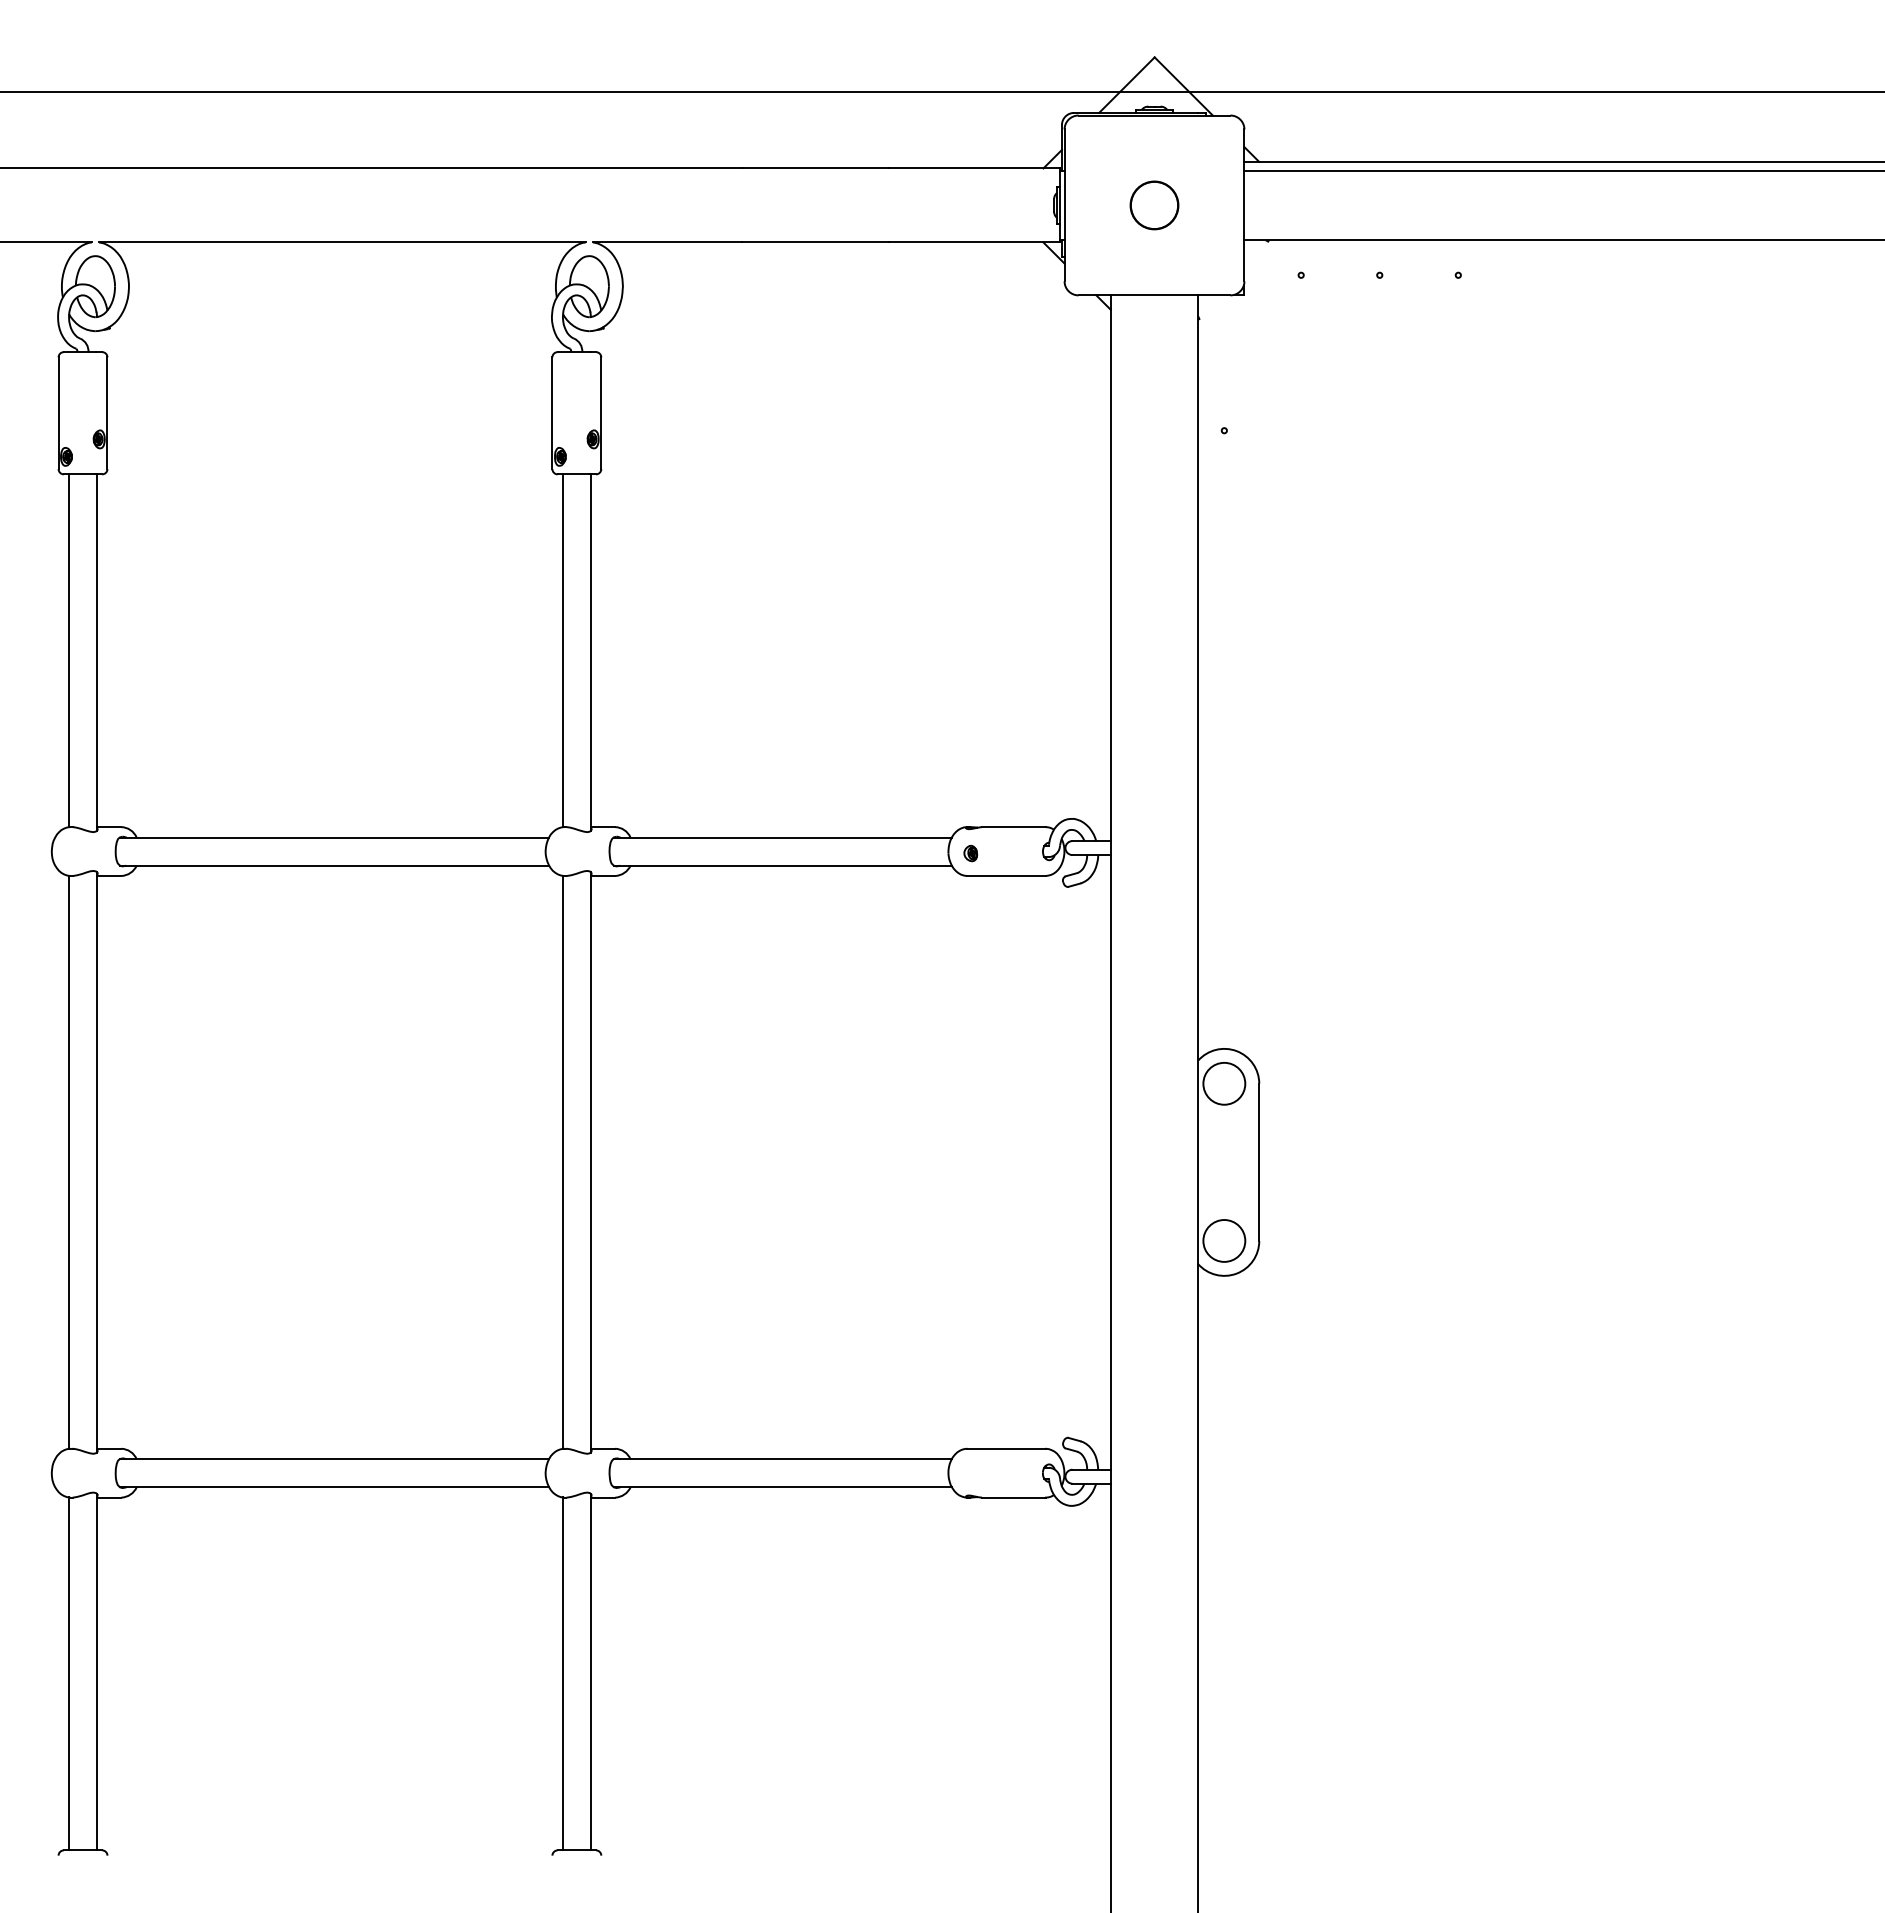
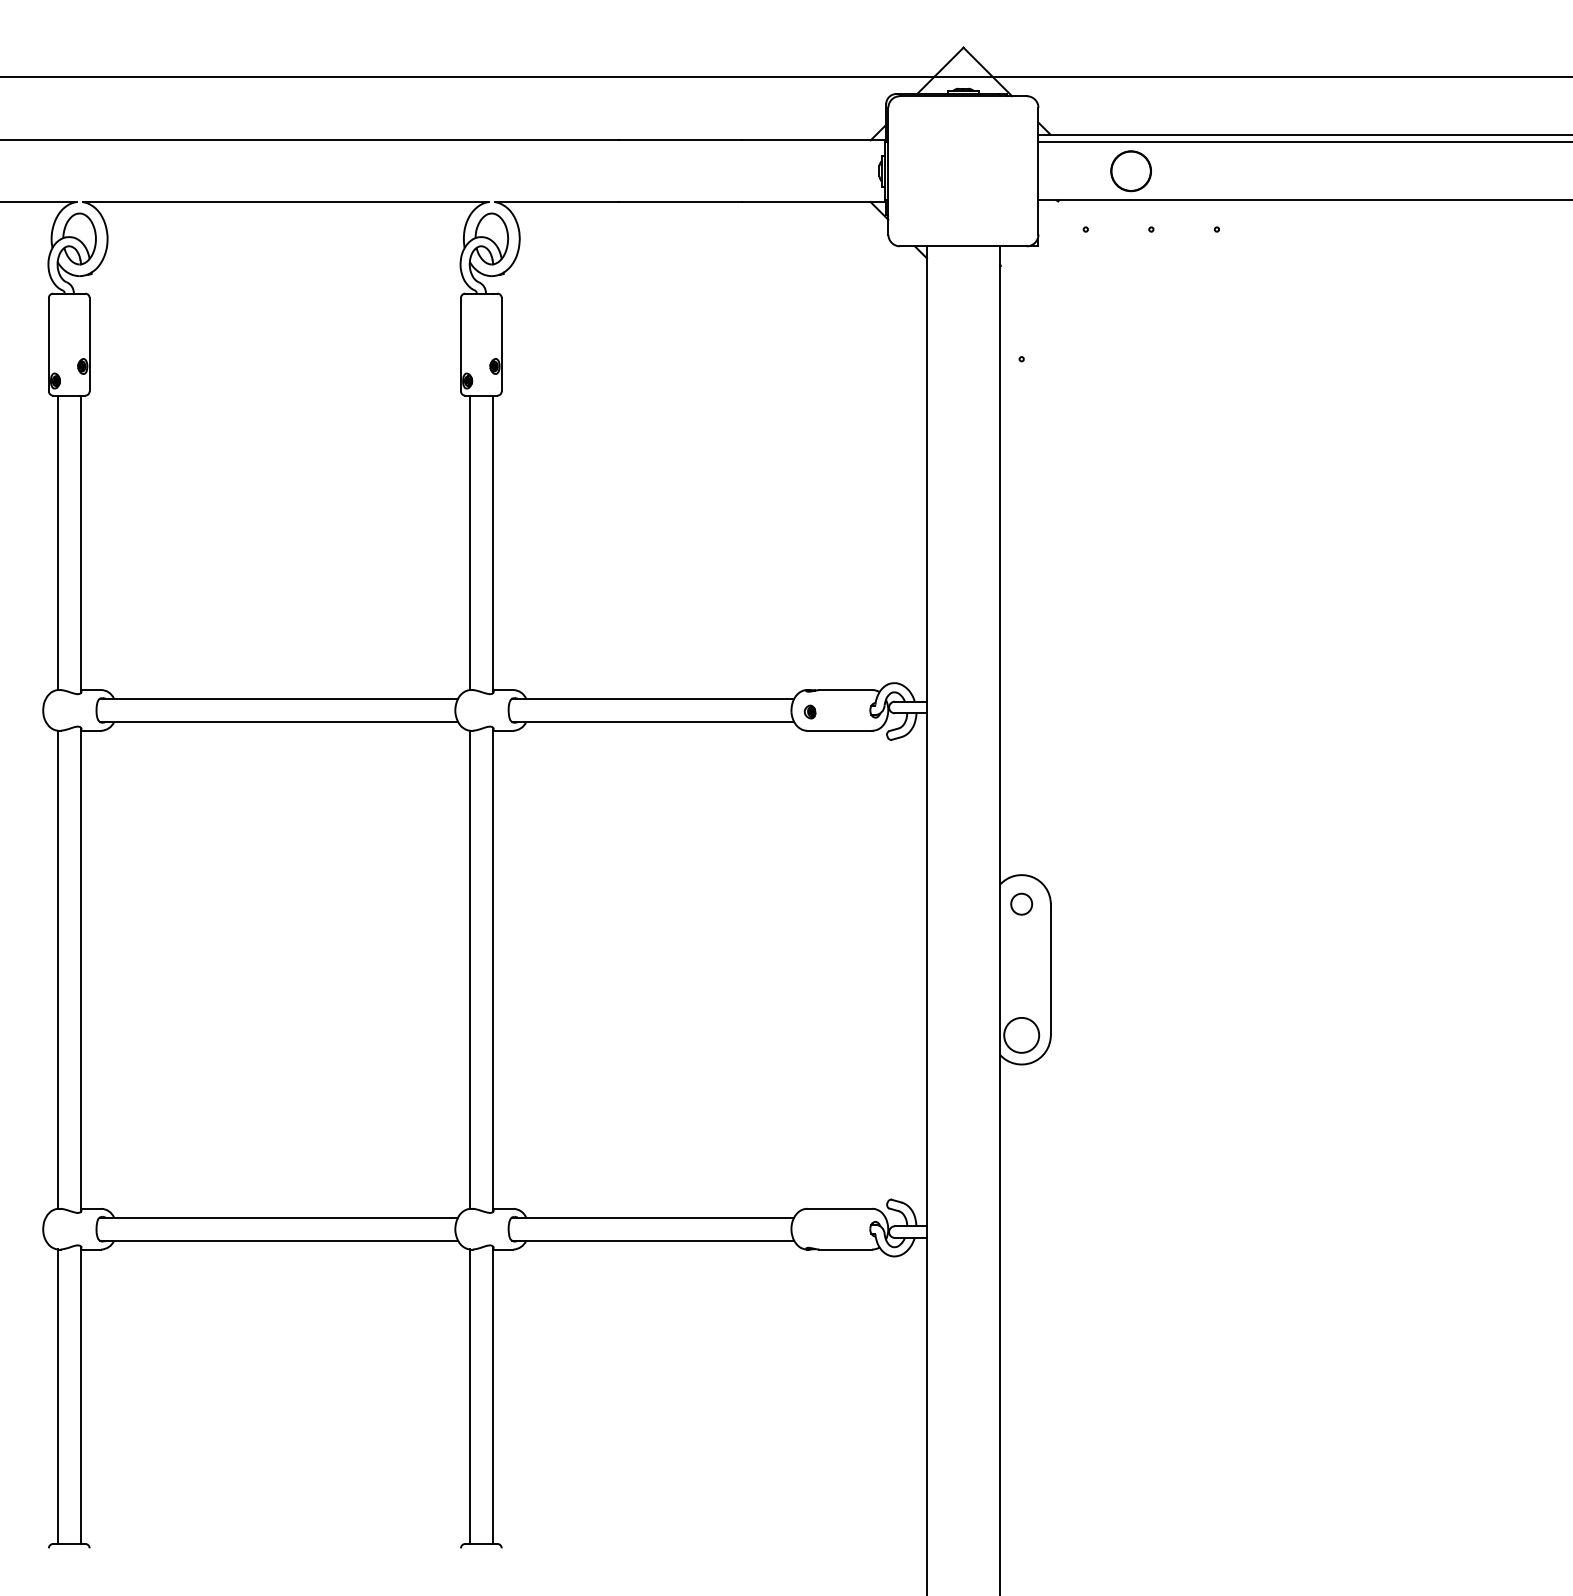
part: (1154, 205) -> (1131, 171), moved
circle: (1224, 1083) -> (1021, 903), size x0.6

